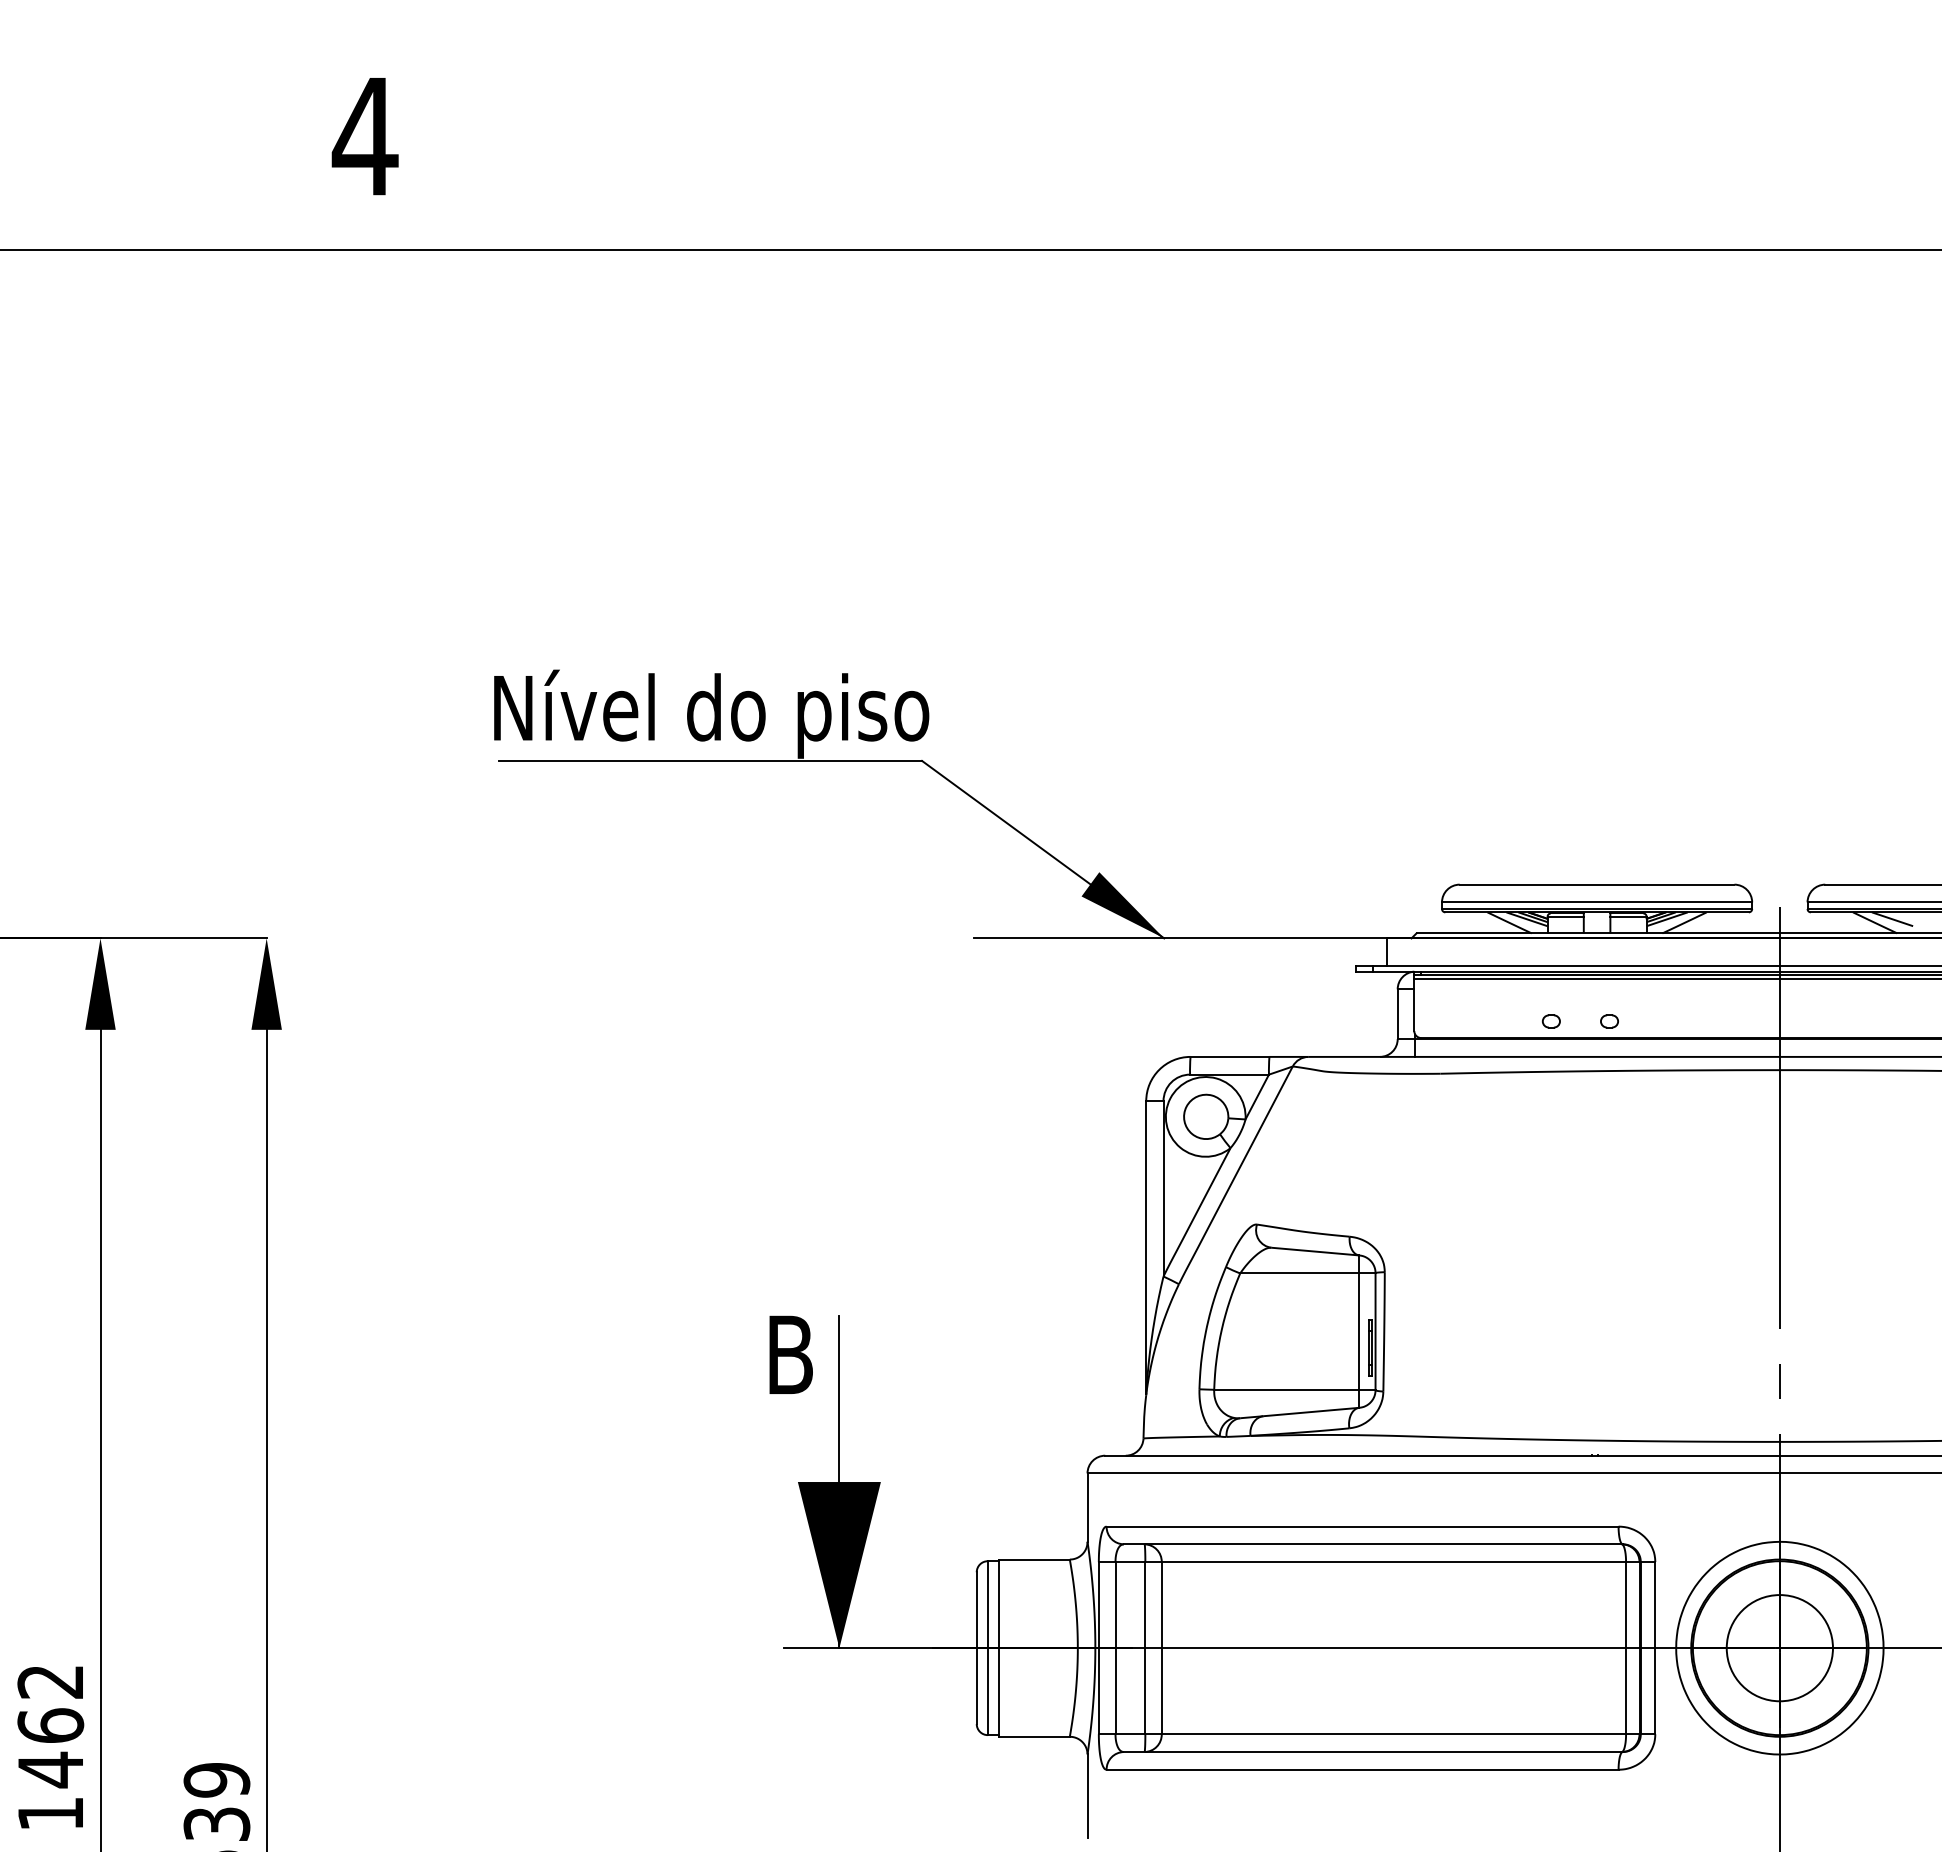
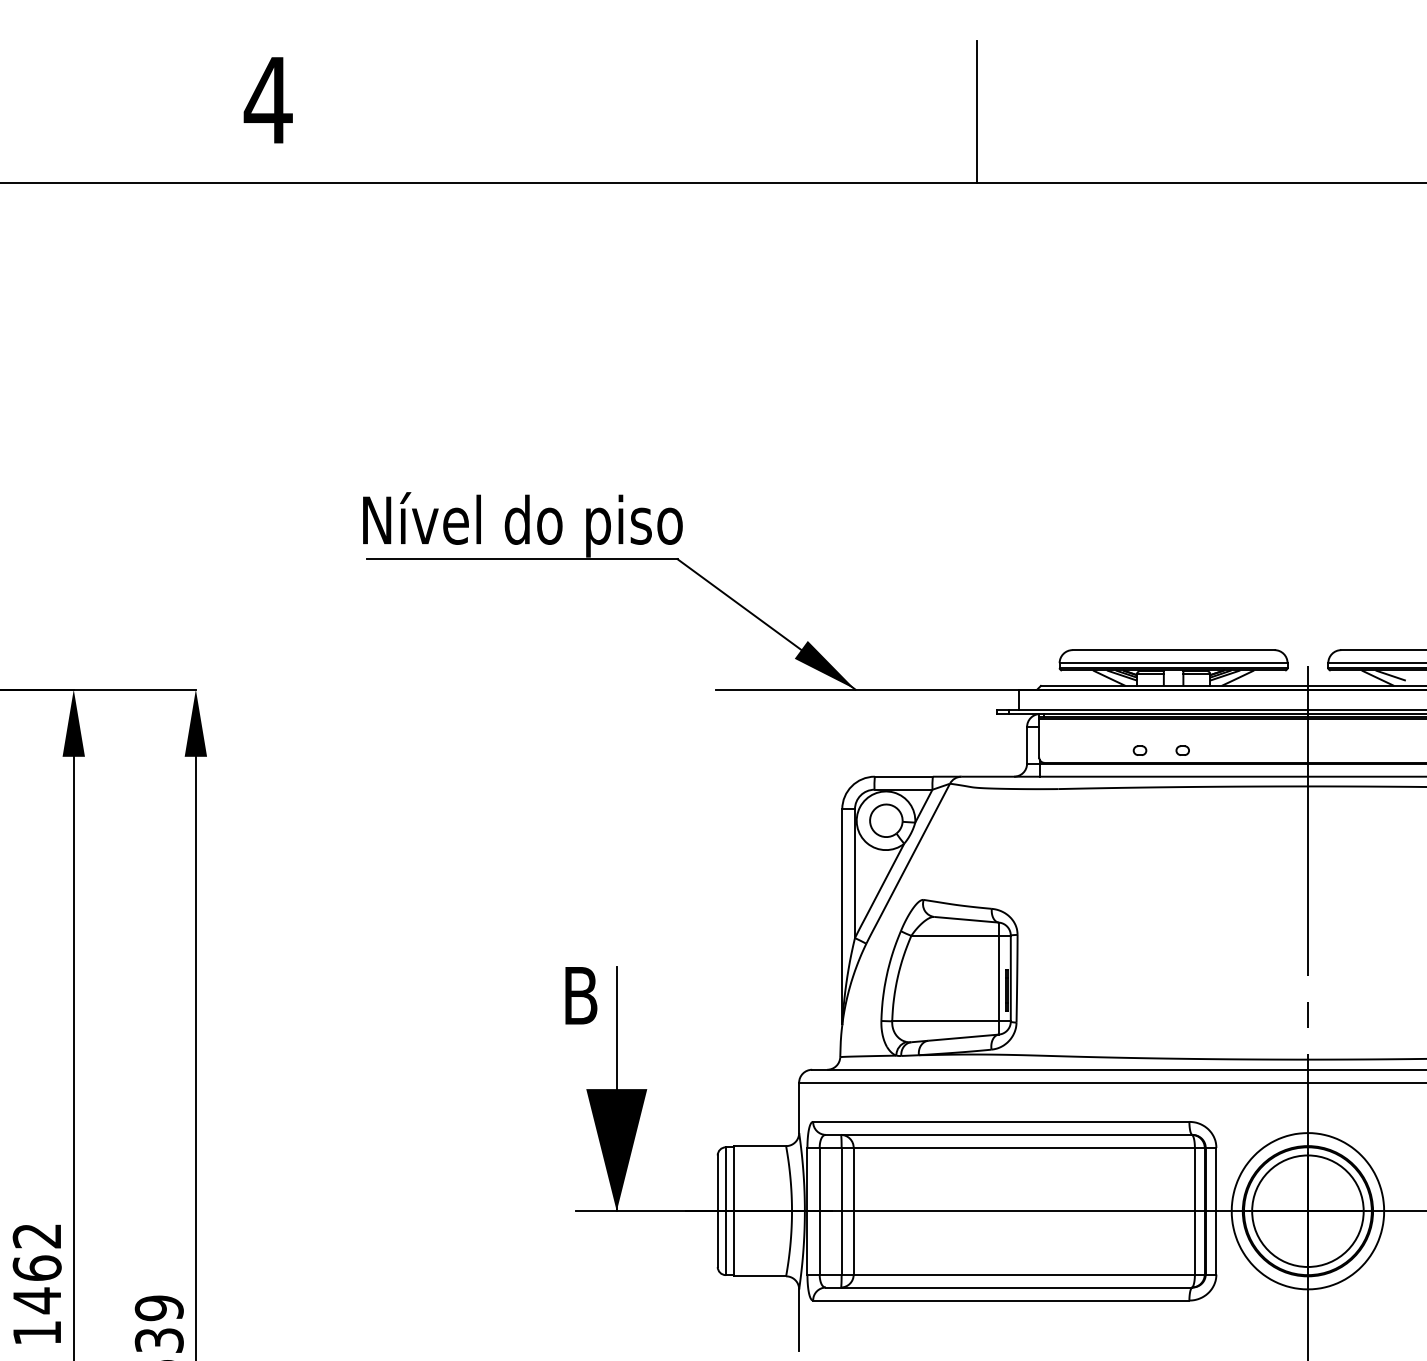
line: (1329, 152) -> (976, 112), added
circle: (1779, 1648) -> (1307, 1211), size x1.43

